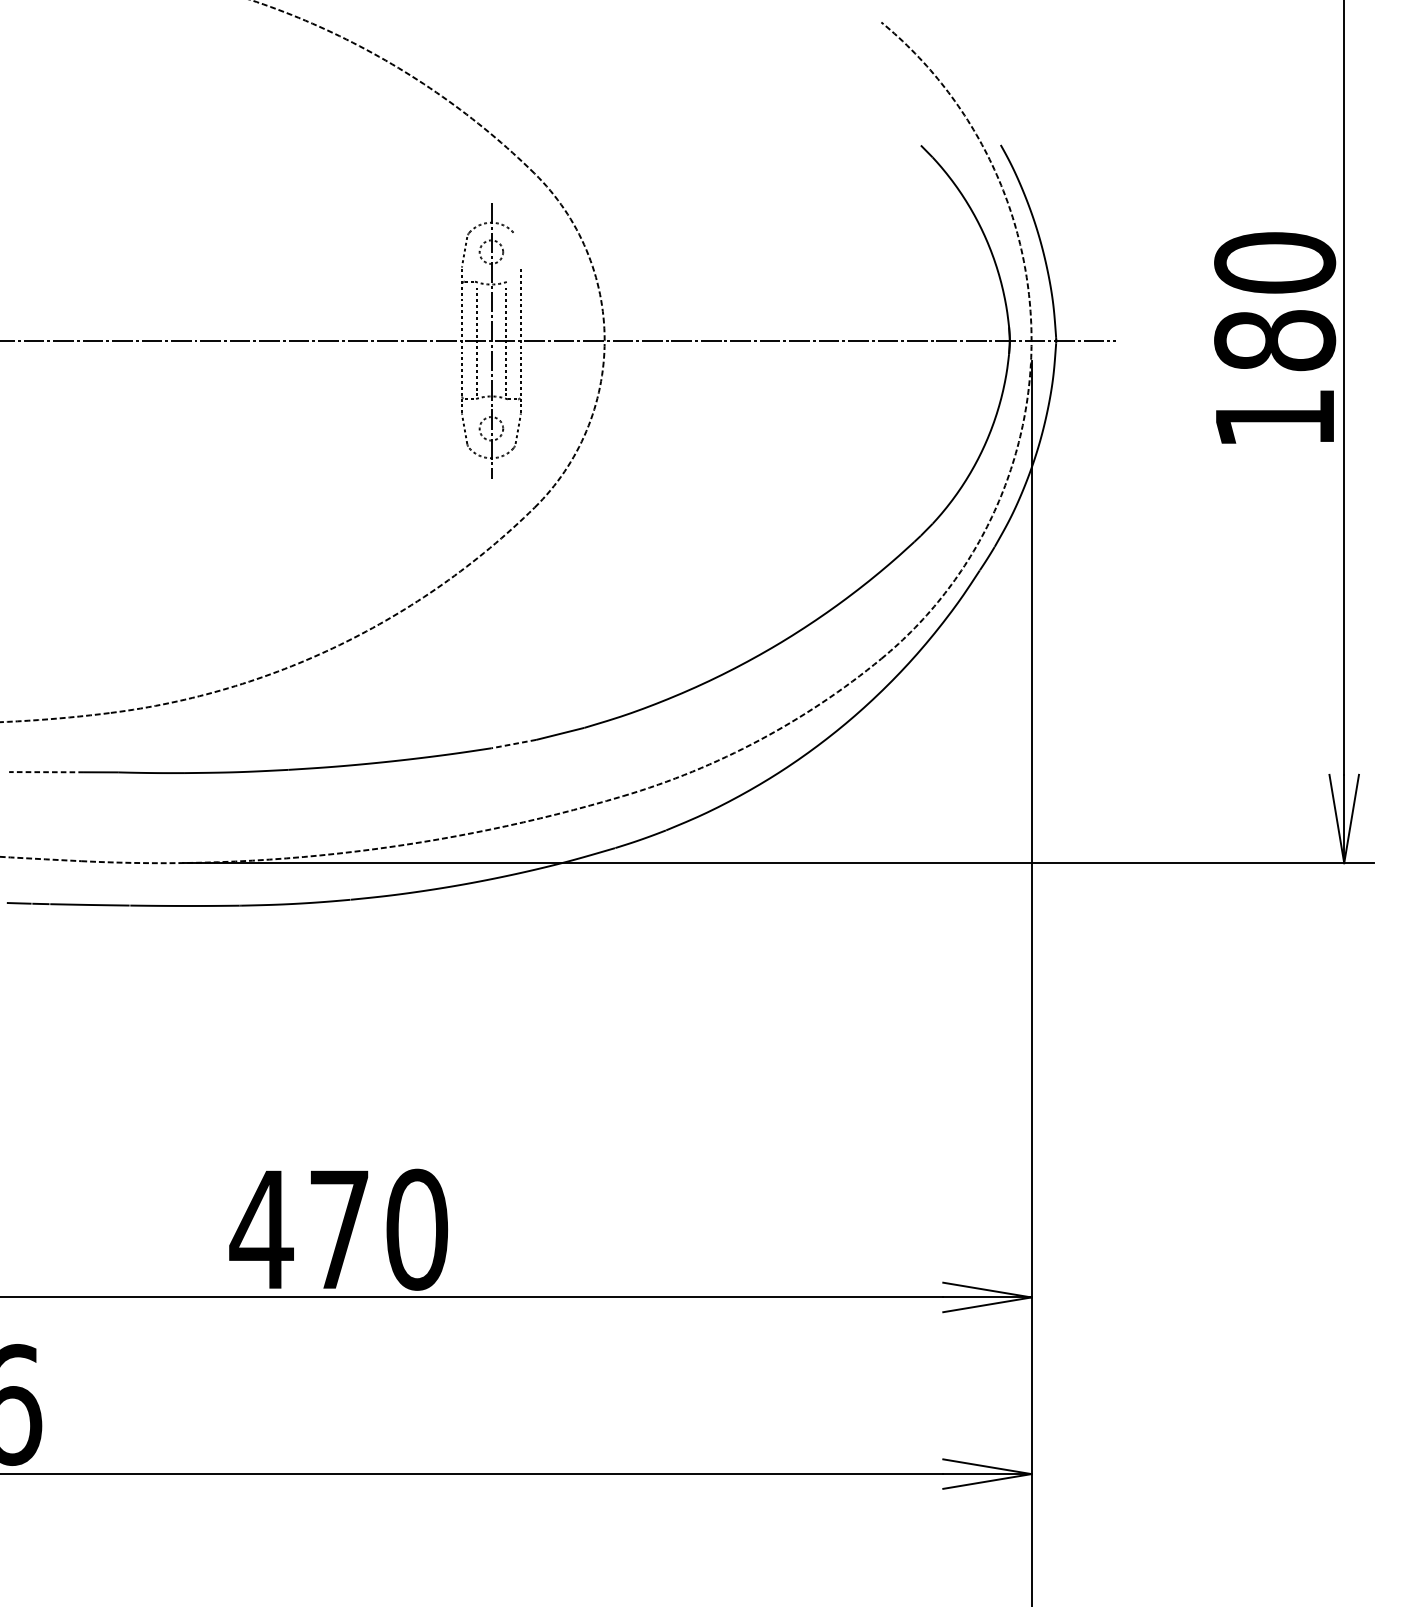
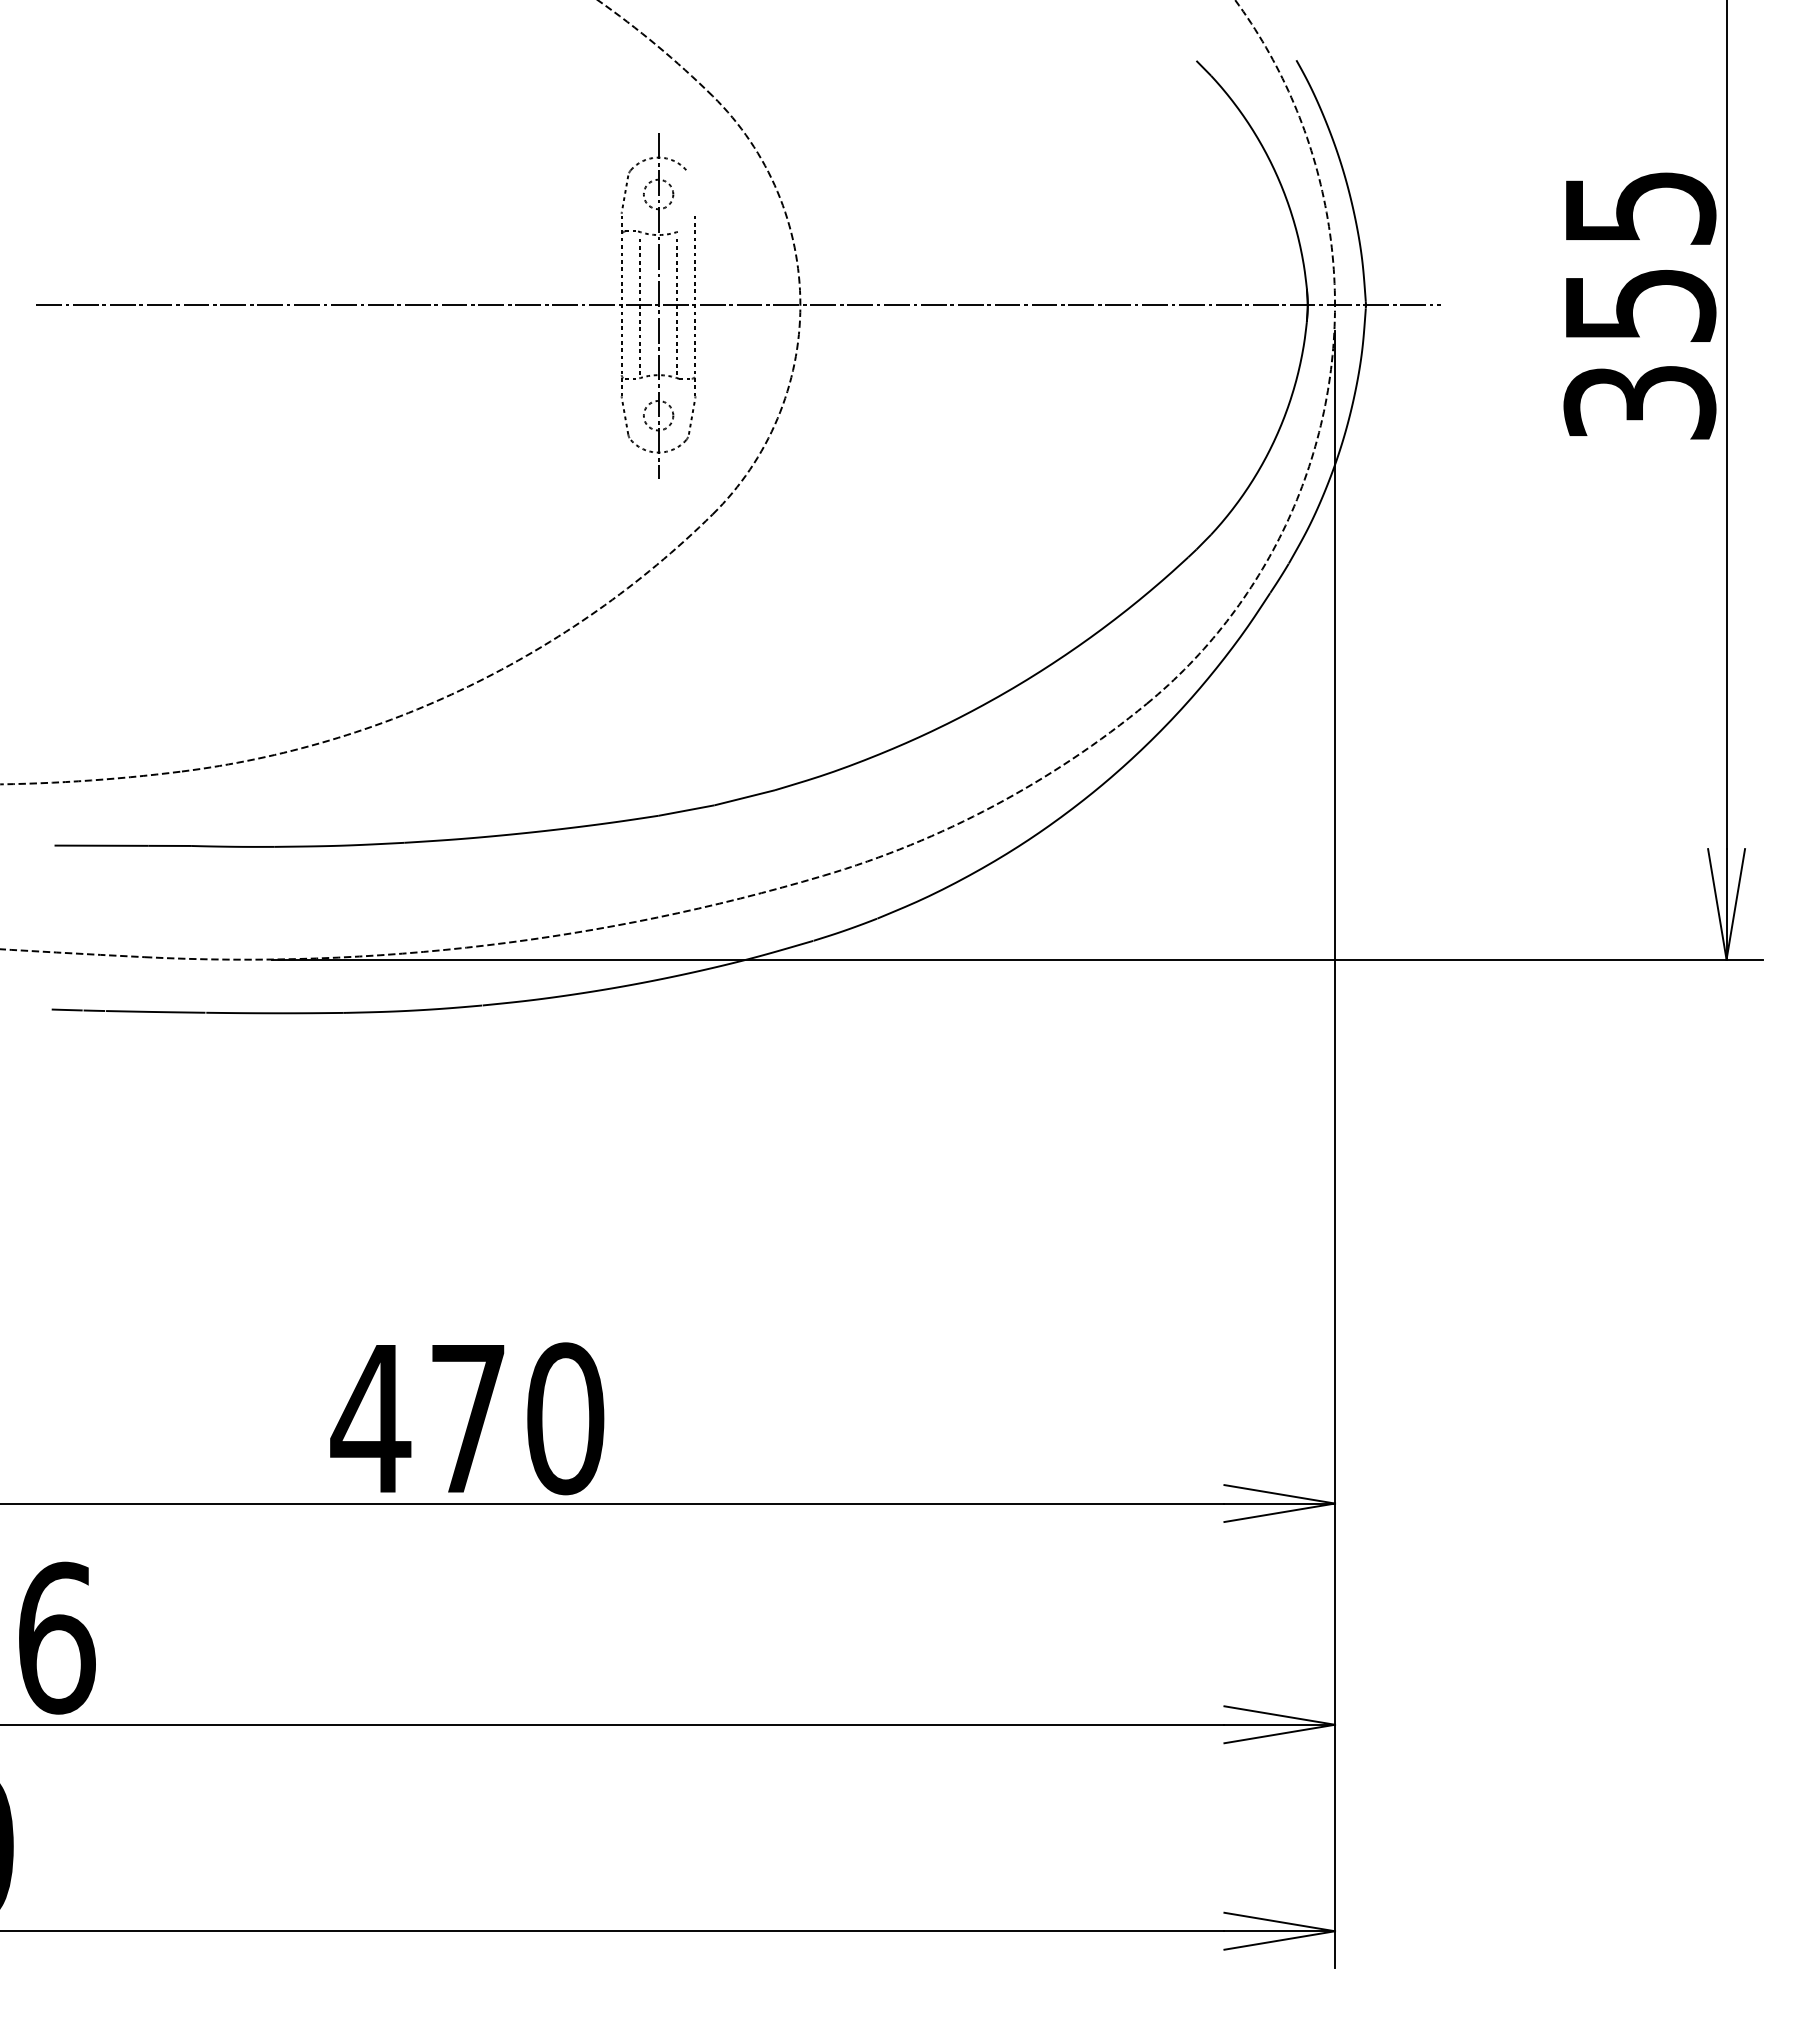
text: (1274, 340) -> (1639, 304), 180 -> 355
line: (513, 744) -> (686, 810), dashed -> solid
line: (46, 772) -> (101, 845), dashed -> solid

